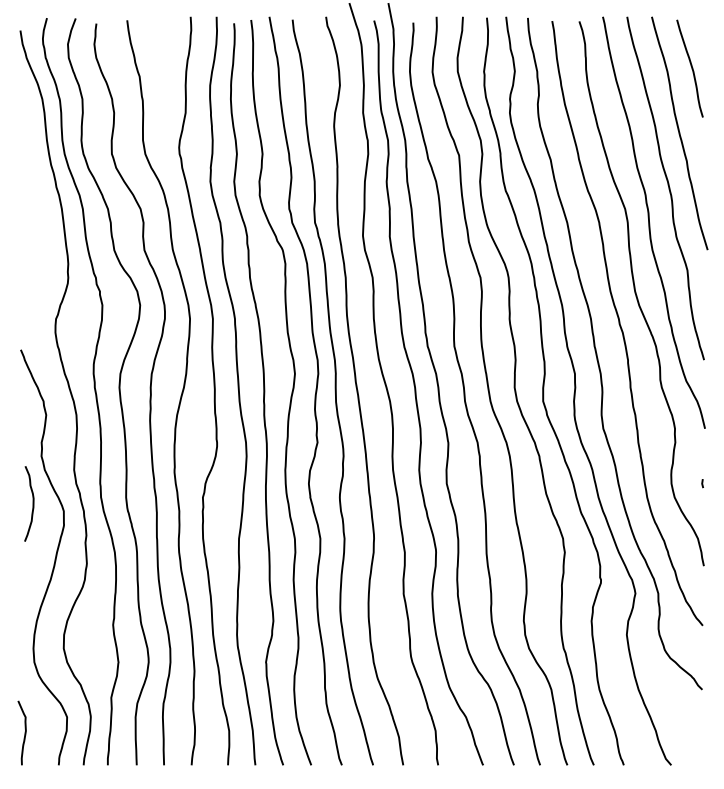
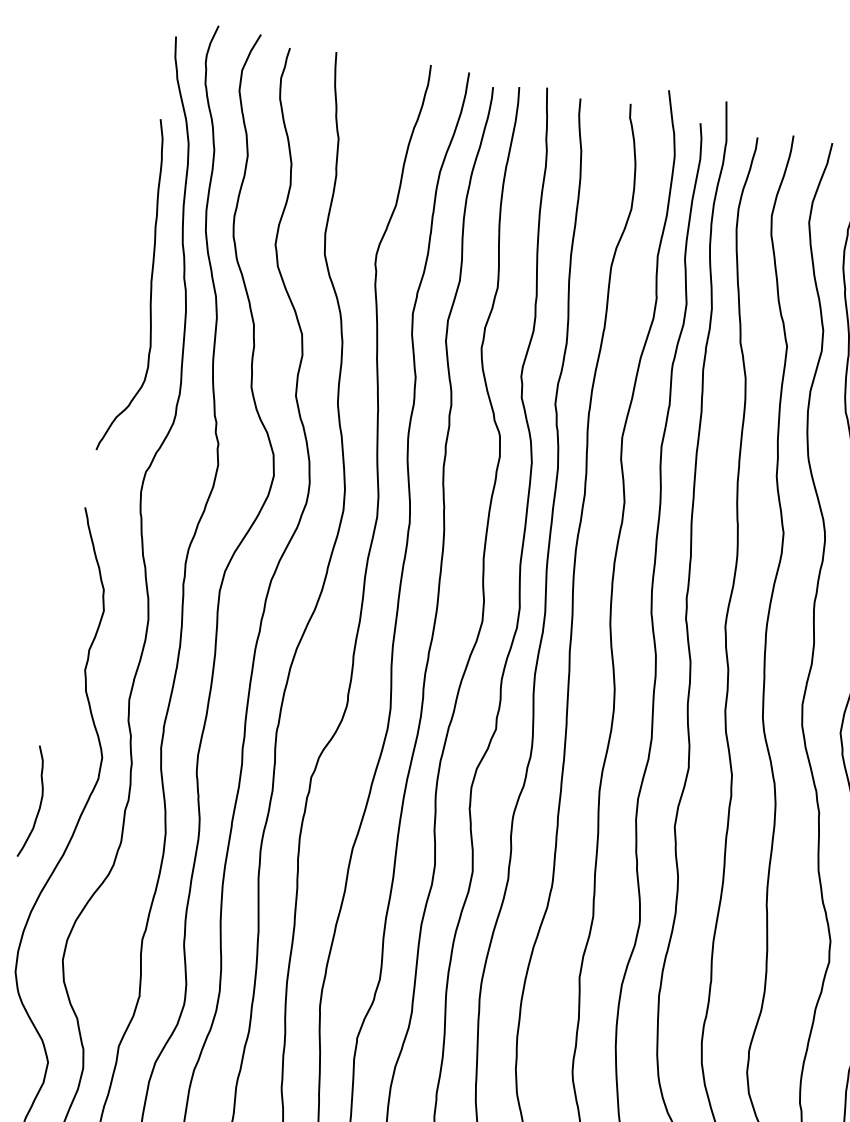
curve: (35, 198) -> (150, 288), added
curve: (32, 503) -> (39, 802), moved

